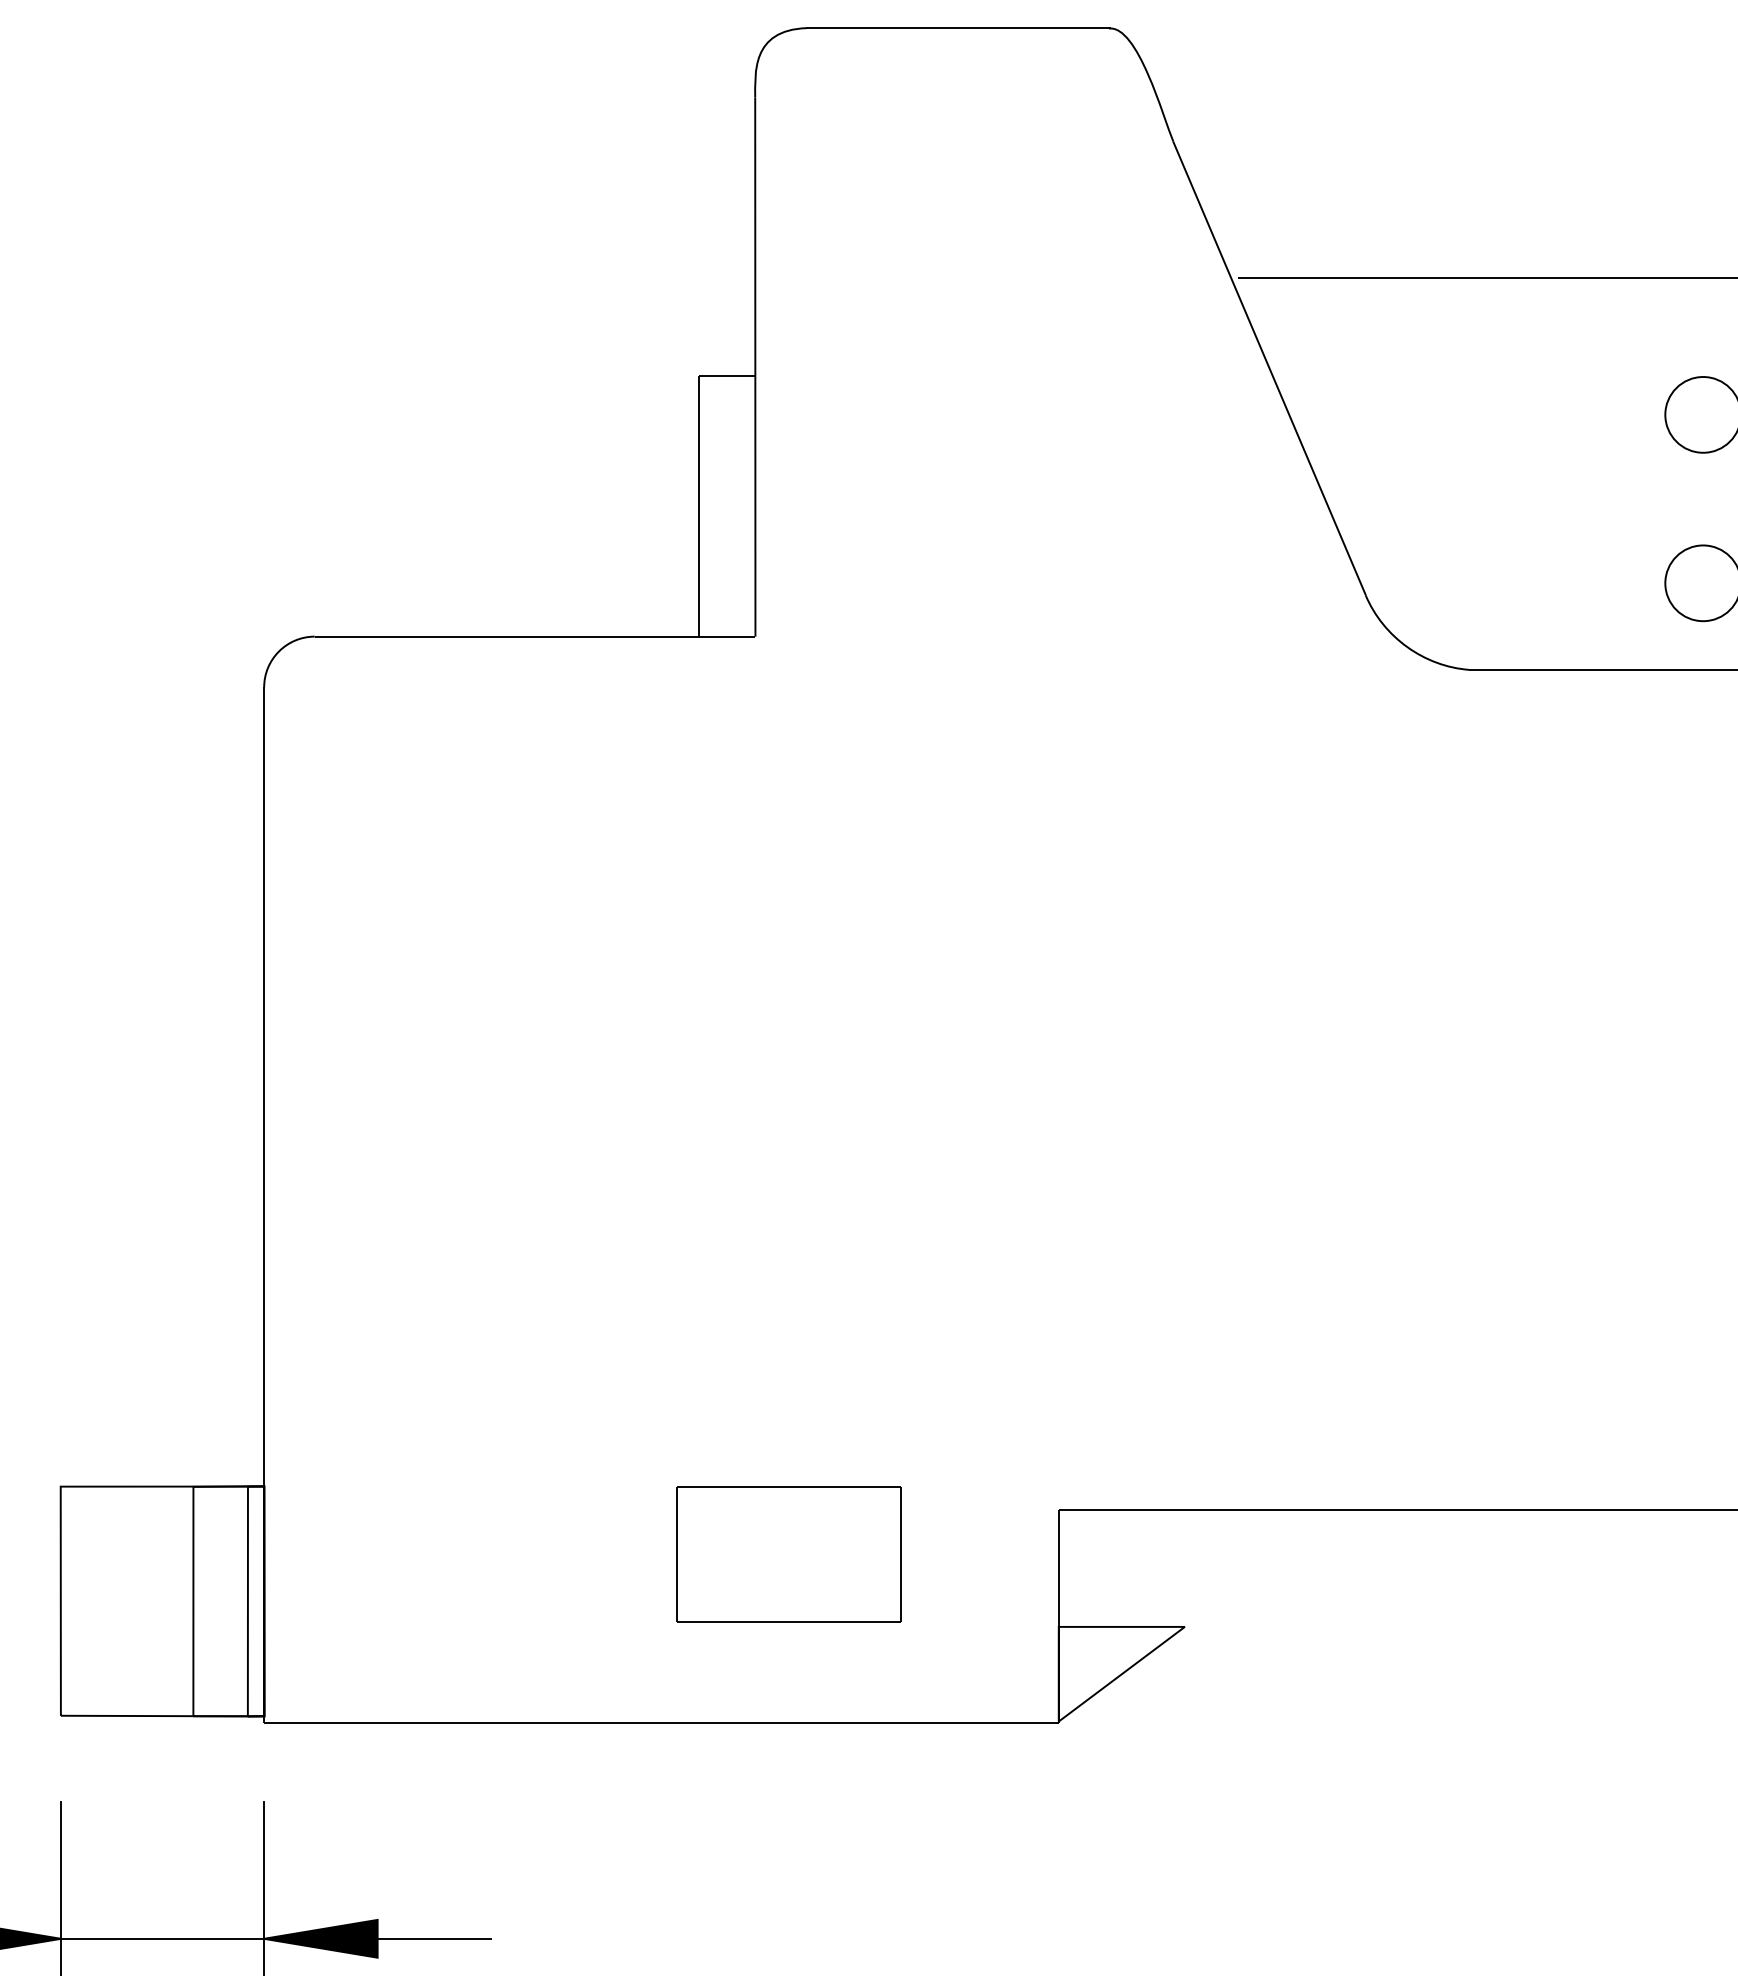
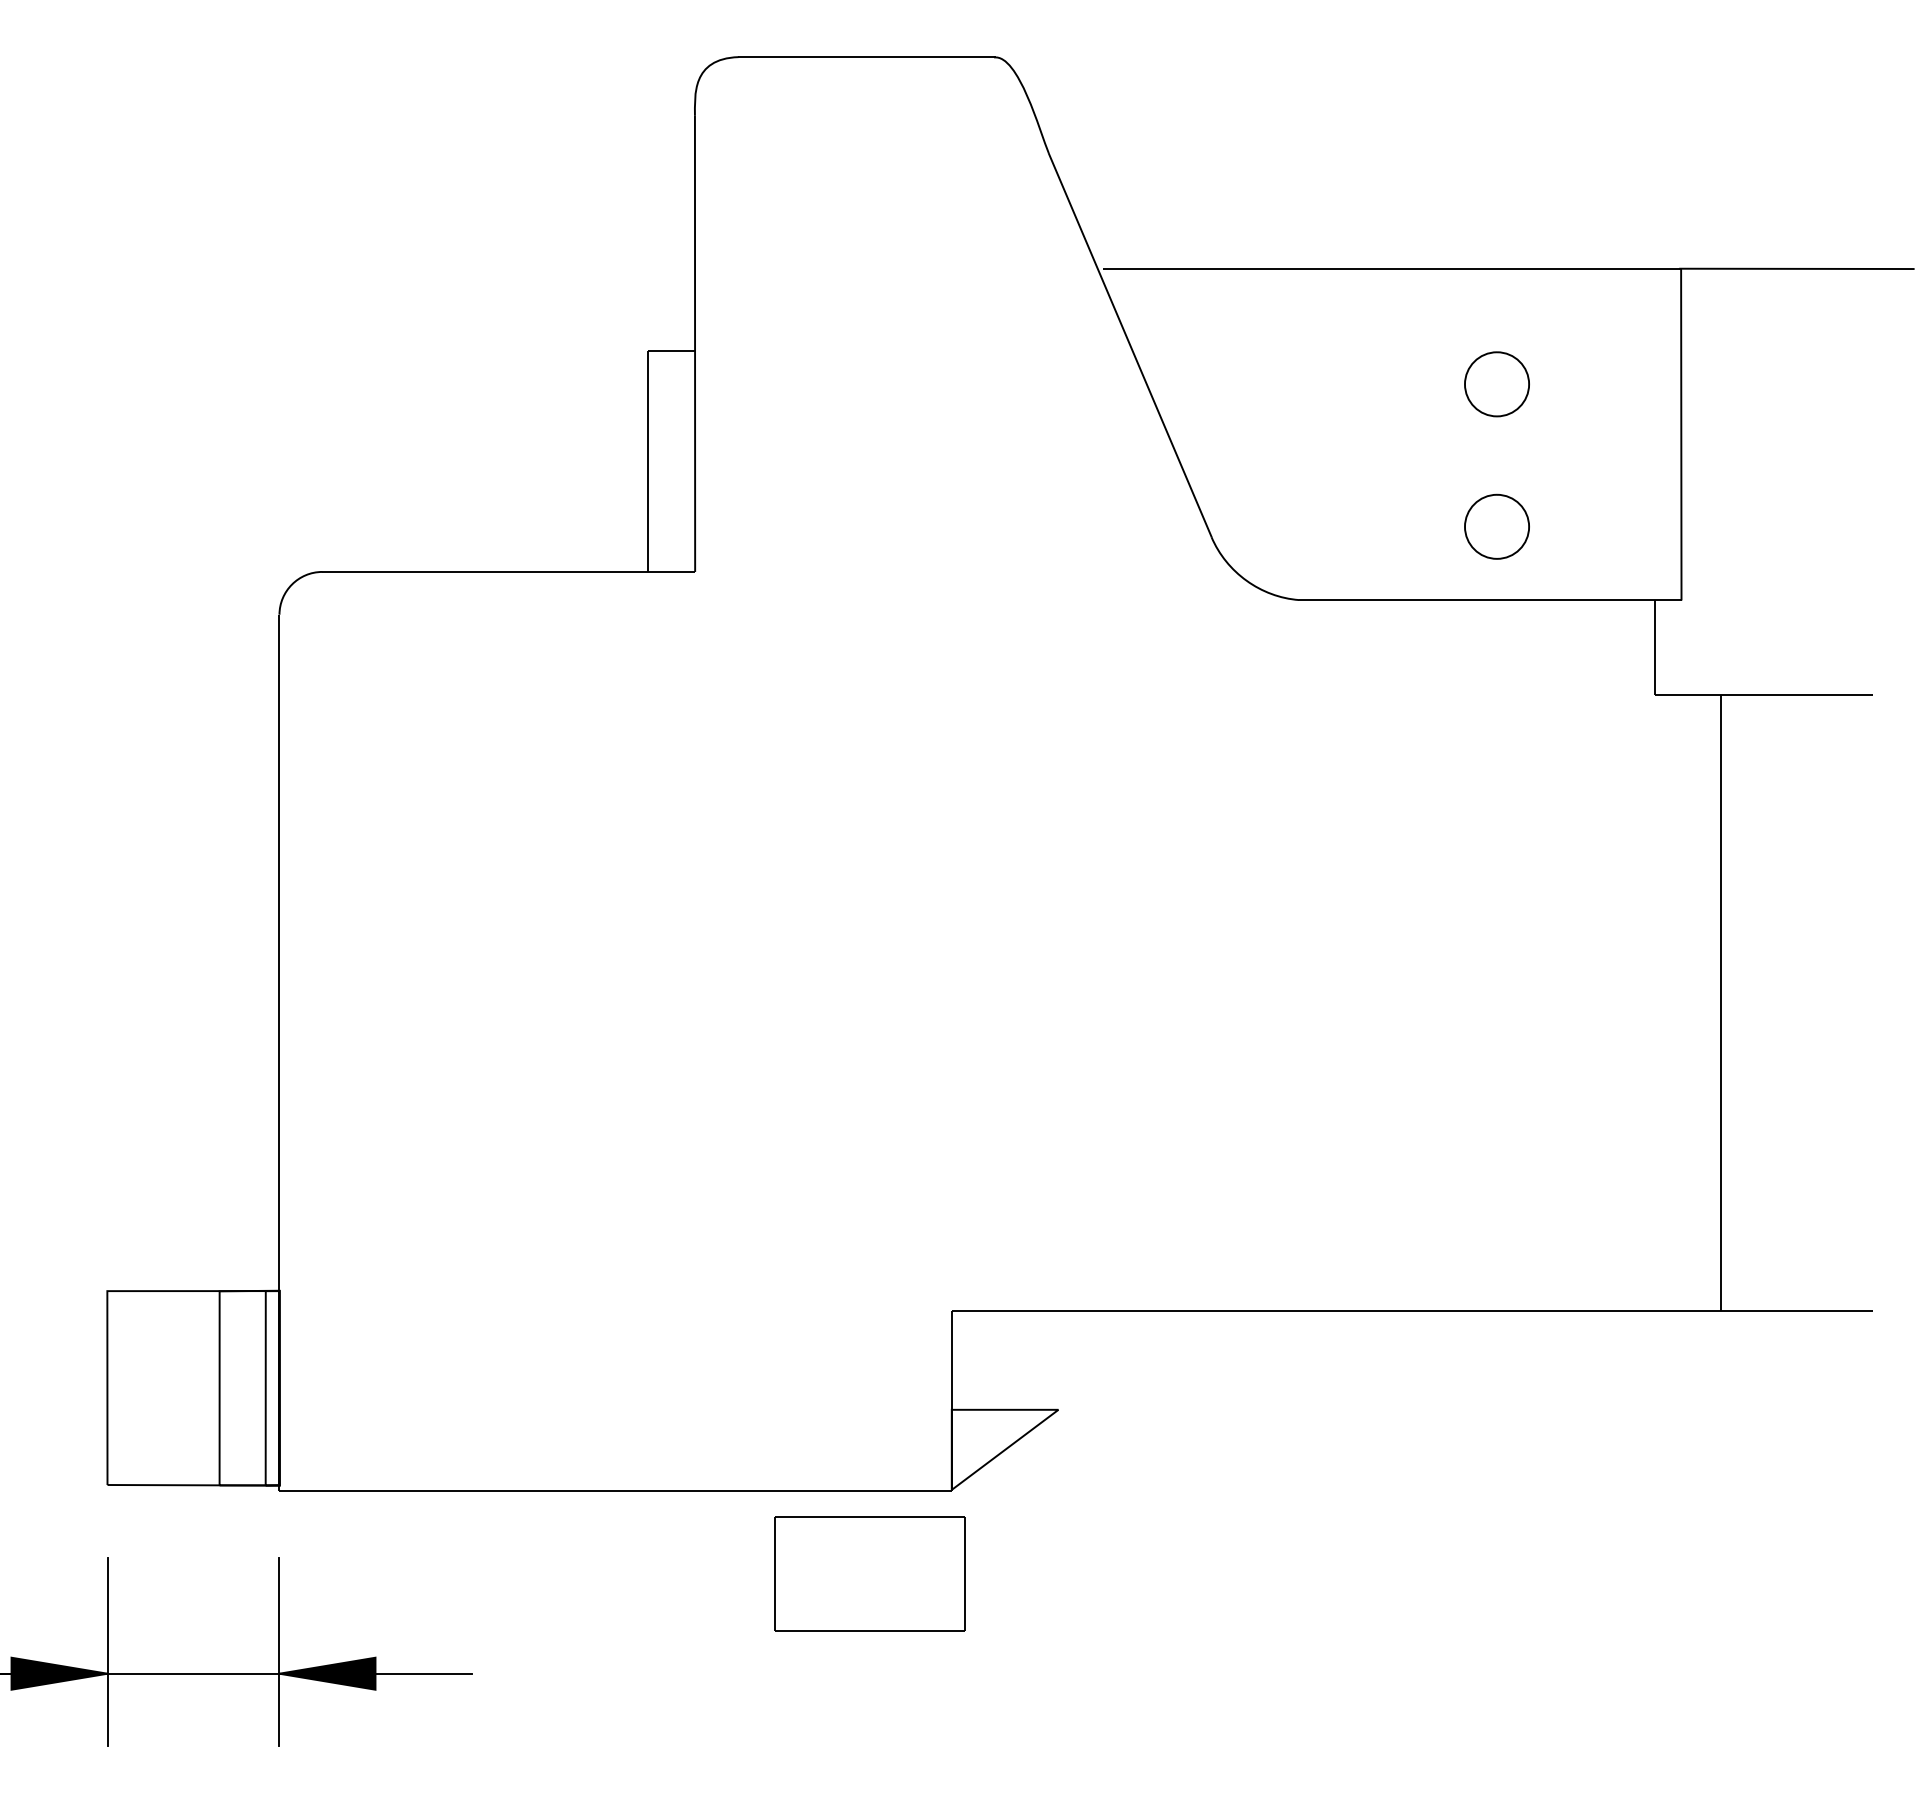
part: (788, 1554) -> (869, 1573), moved

